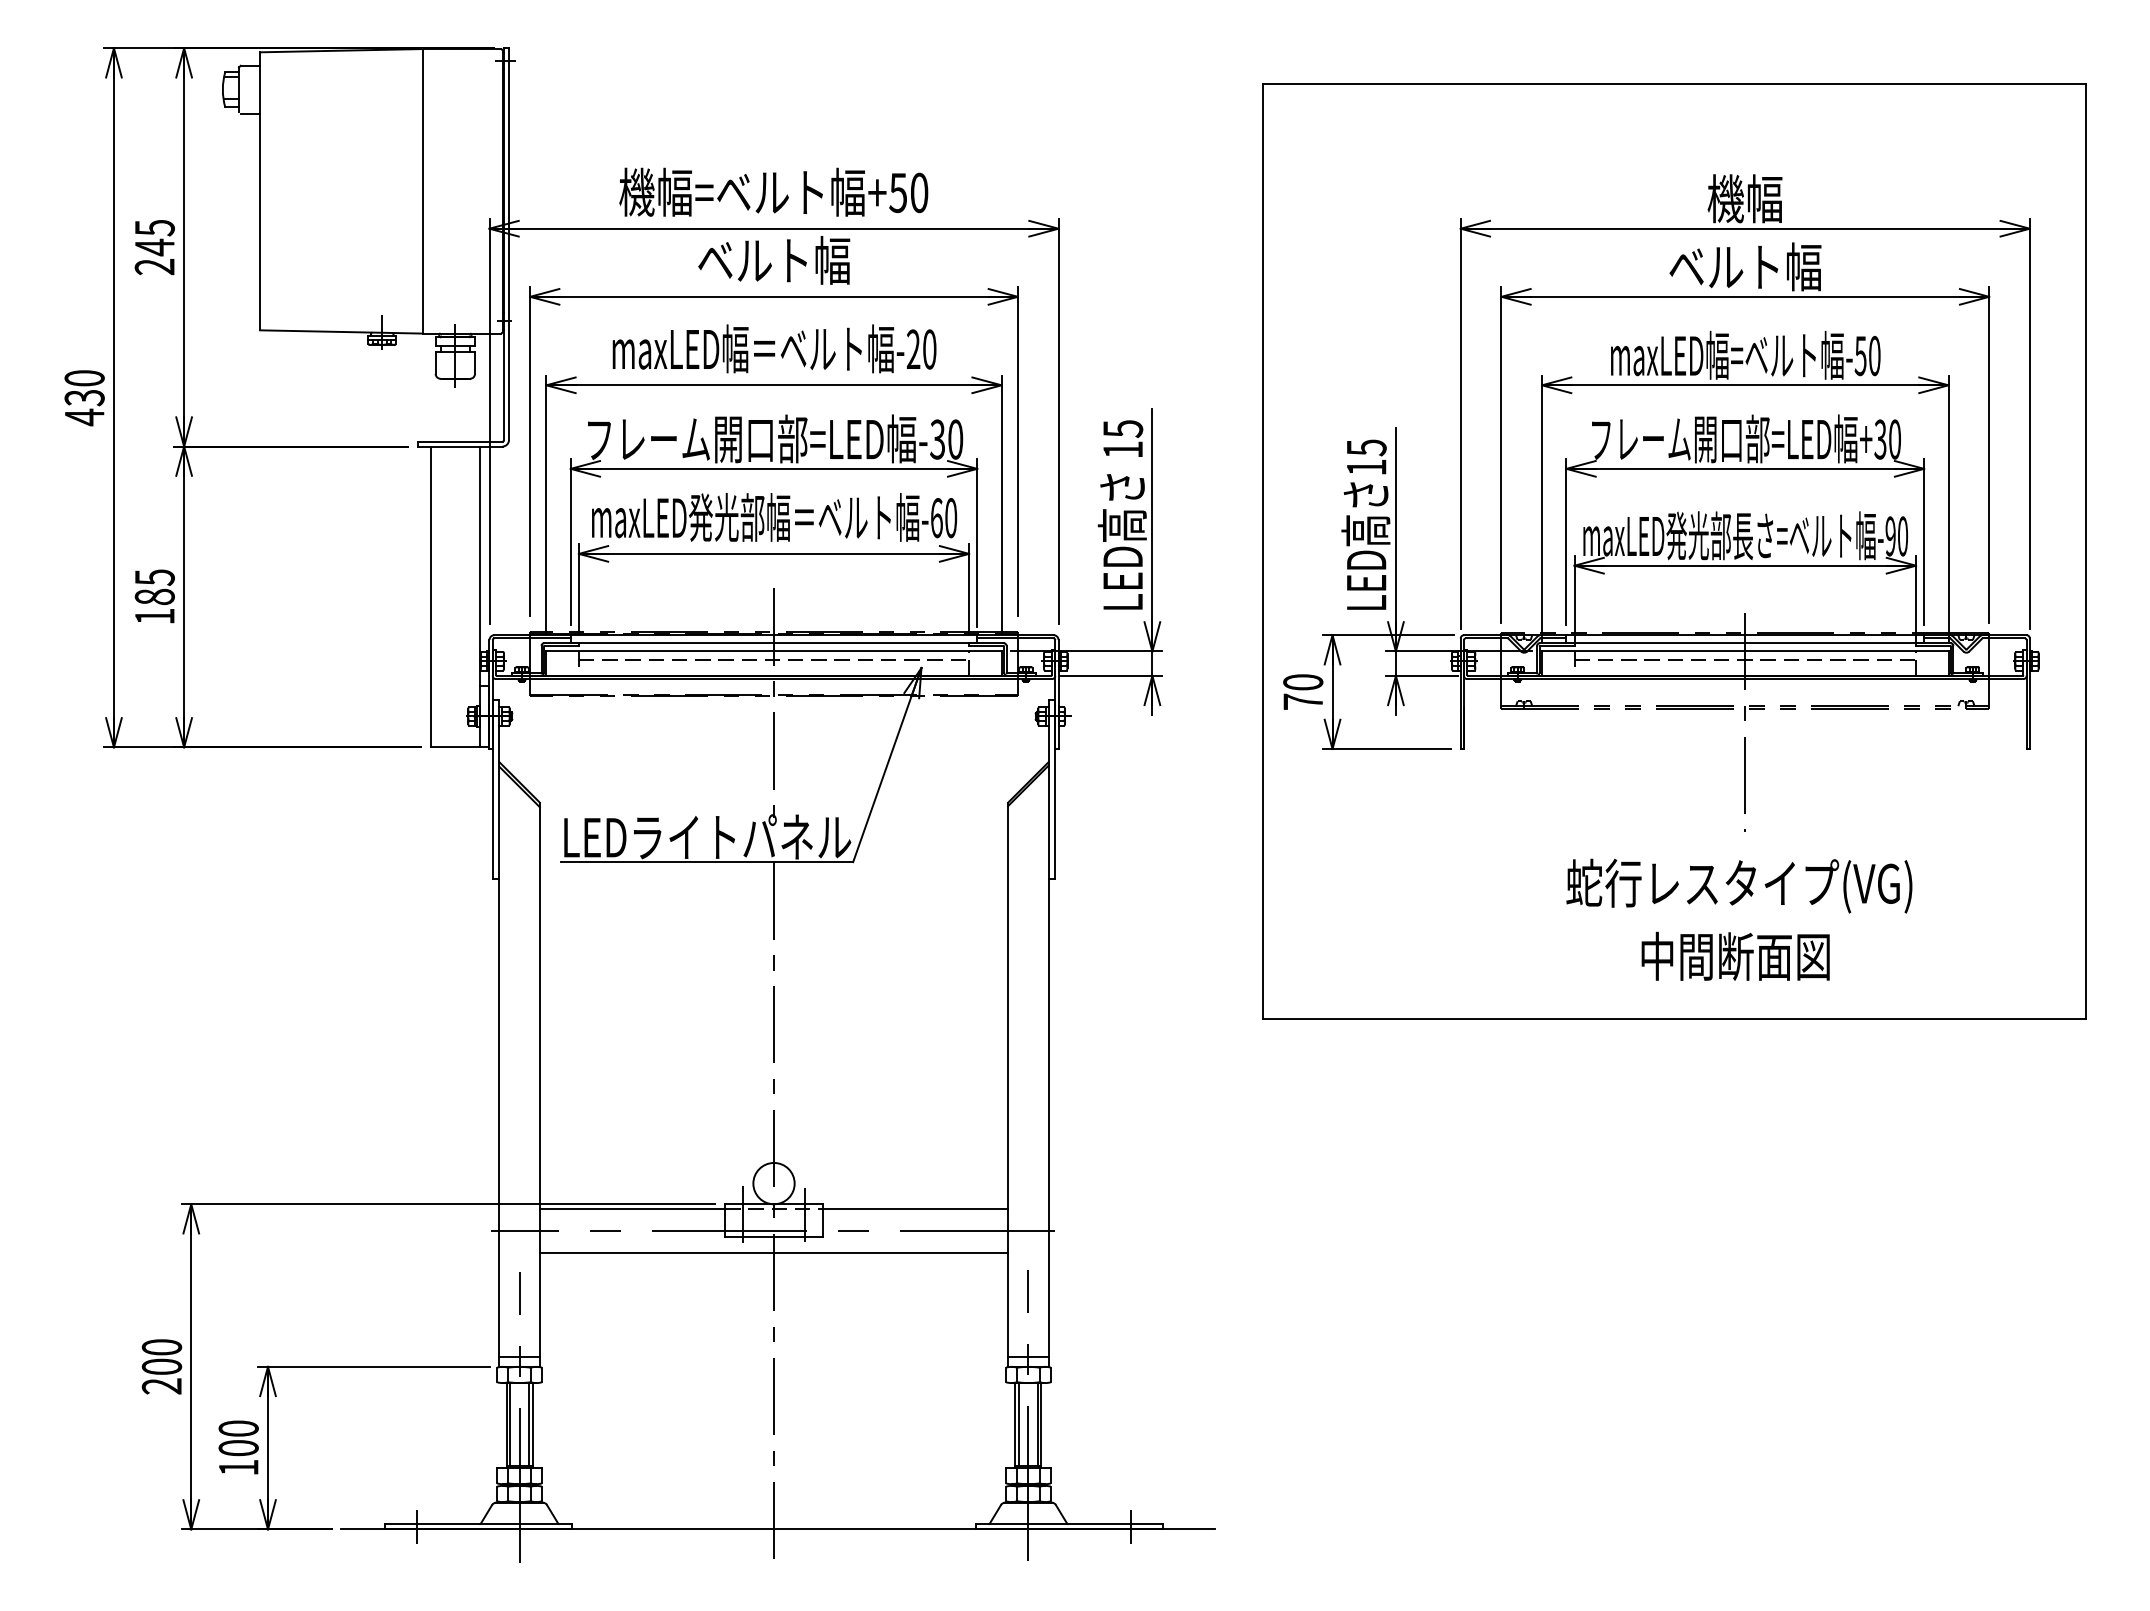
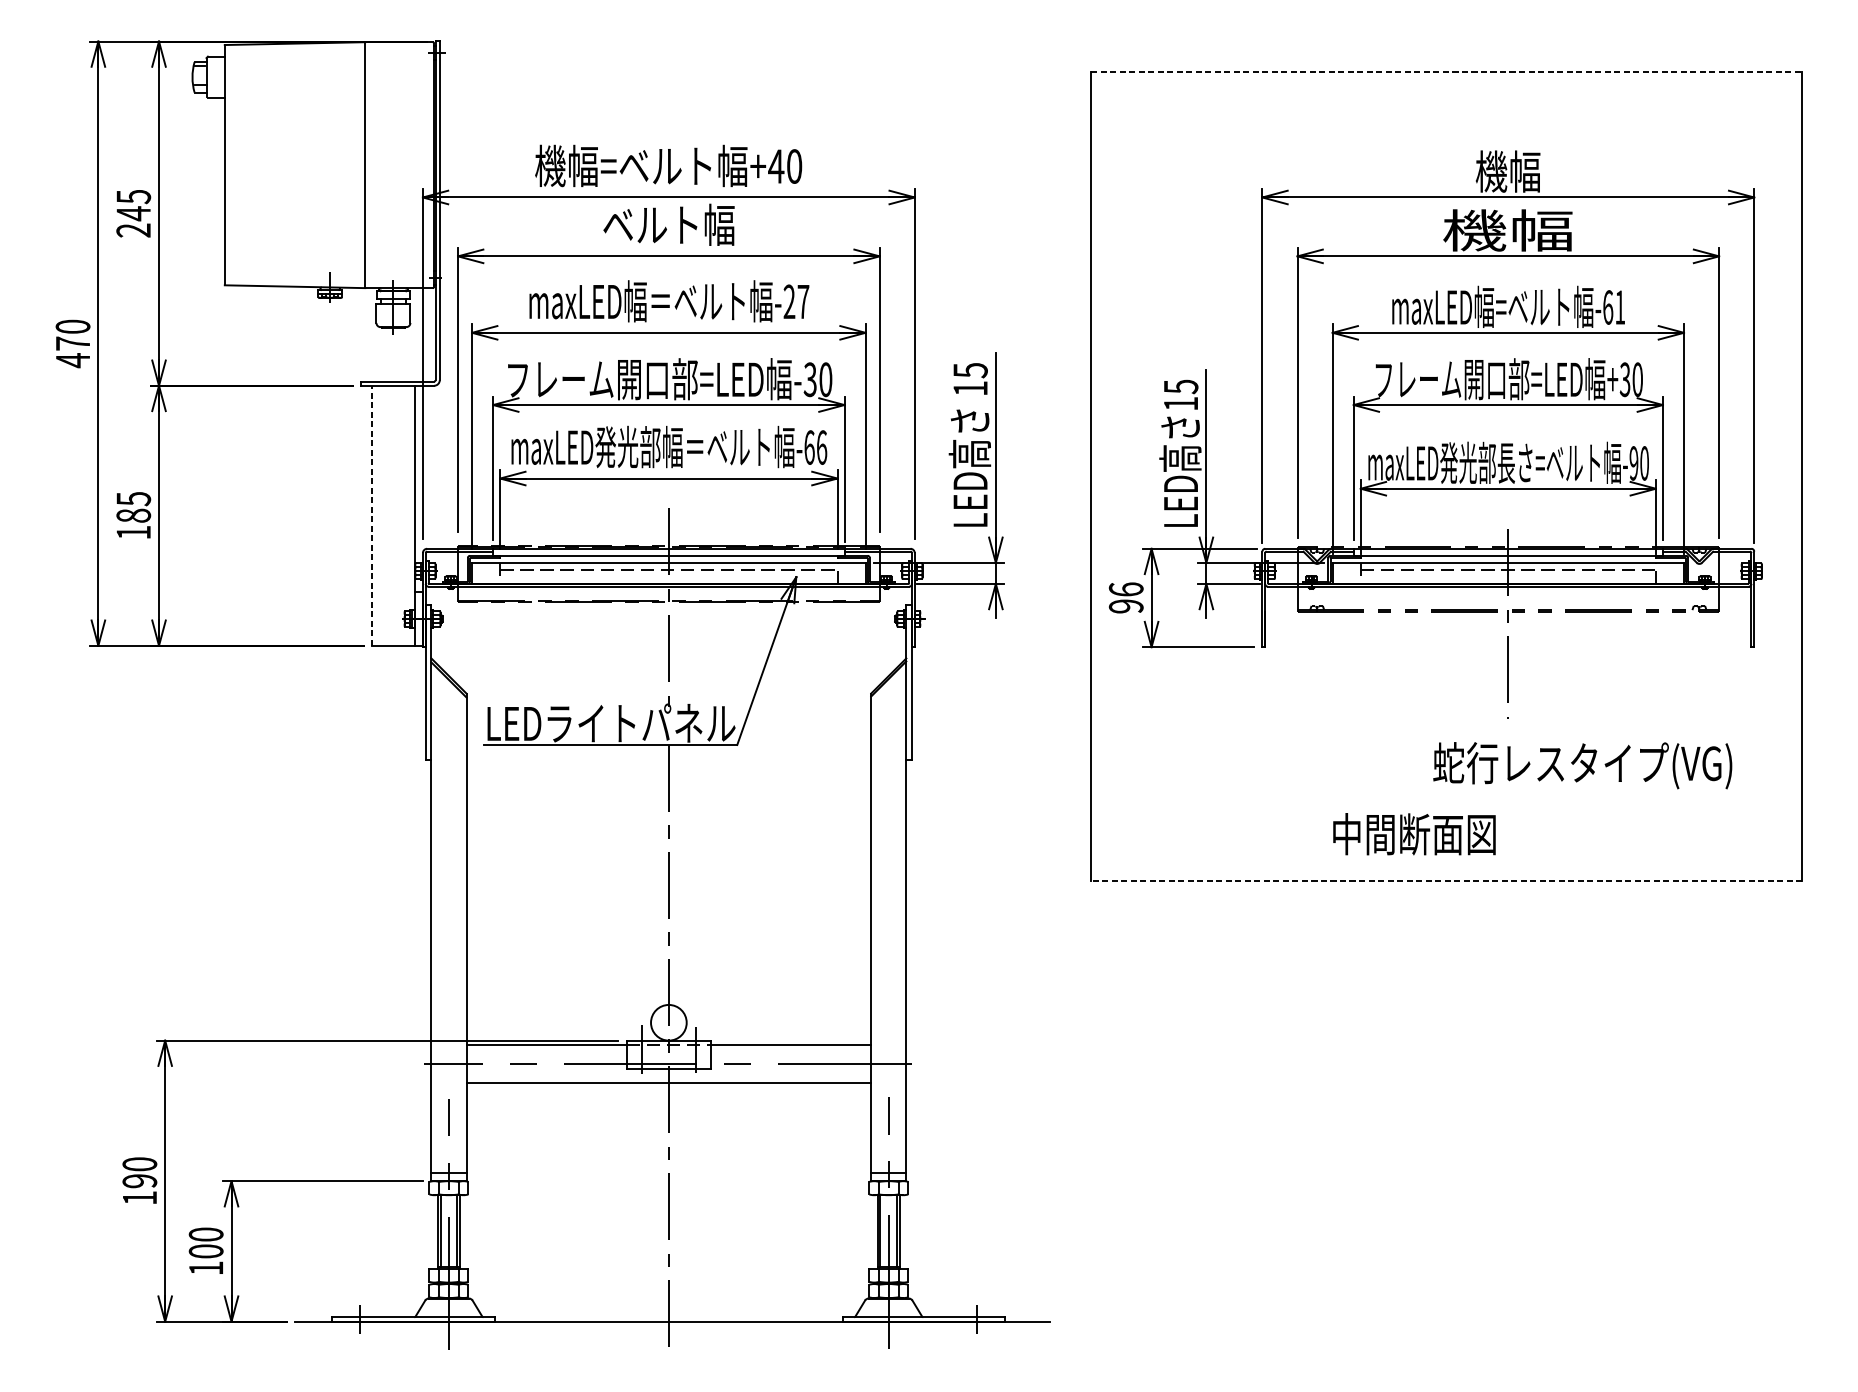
line: (1674, 83) -> (1447, 71), solid -> dashed
text: (897, 193) -> (775, 167), +50 -> +40
text: (1745, 266) -> (1508, 230), ベルト幅 -> 機幅
text: (929, 349) -> (803, 301), -20 -> -27
text: (1867, 355) -> (1613, 307), -50 -> -61
text: (84, 397) -> (72, 343), 430 -> 470
text: (951, 518) -> (822, 447), -60 -> -66
line: (430, 596) -> (371, 515), solid -> dashed
text: (1303, 691) -> (1126, 597), 70 -> 96
text: (1739, 885) -> (1582, 765), moved
text: (1735, 955) -> (1414, 833), moved
line: (1673, 1019) -> (1446, 880), solid -> dashed
text: (161, 1376) -> (139, 1189), 200 -> 190

